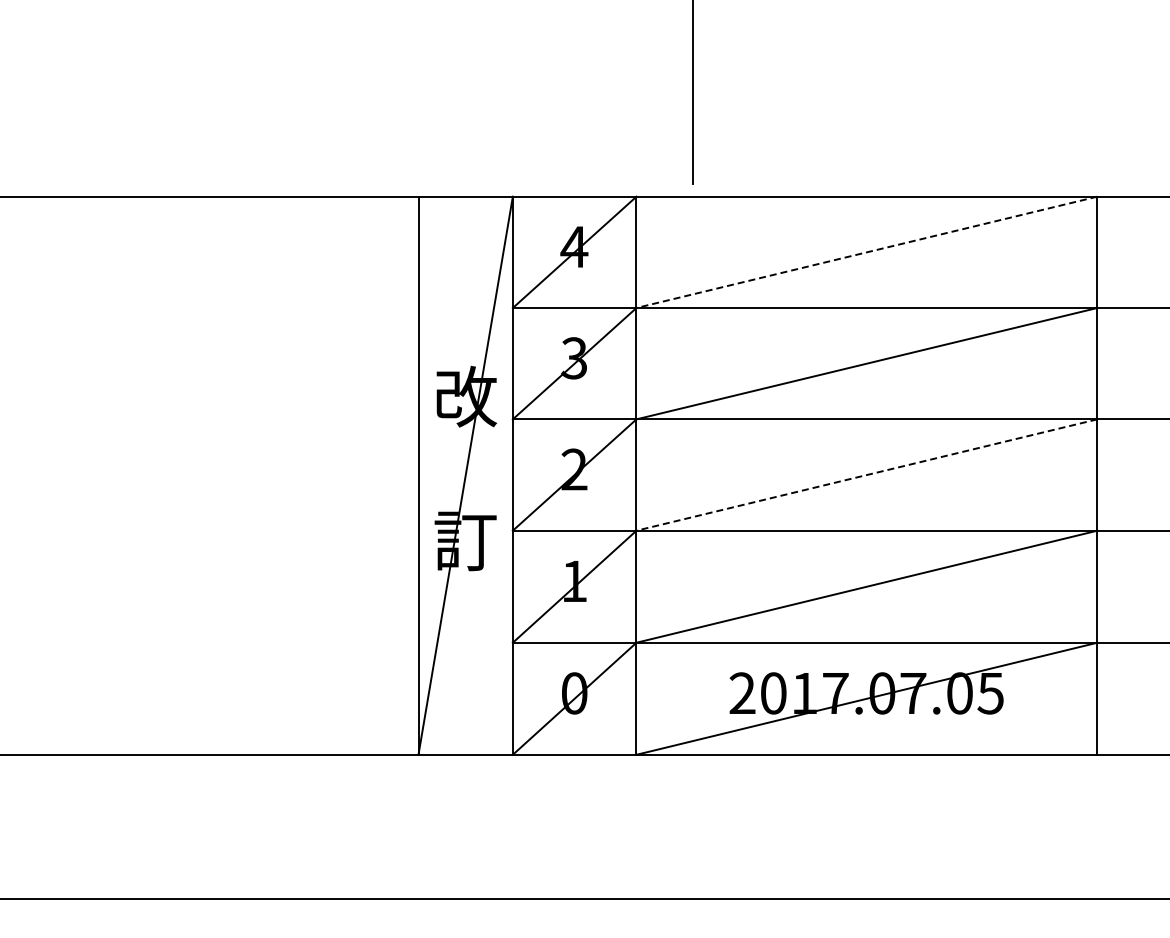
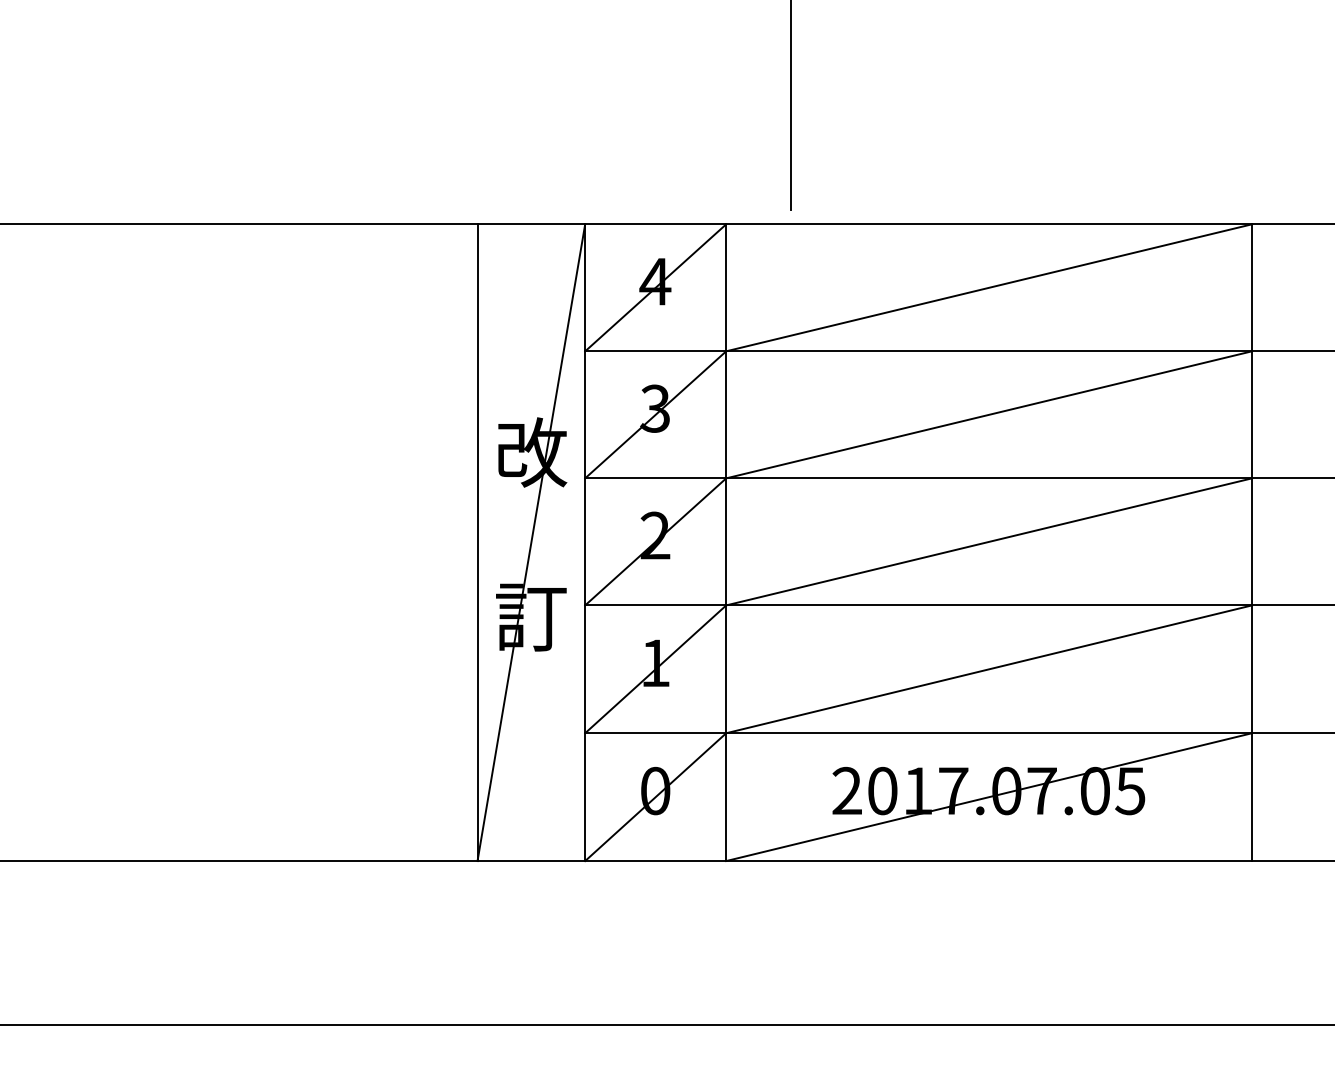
line: (866, 252) -> (988, 287), dashed -> solid
line: (866, 475) -> (988, 542), dashed -> solid

